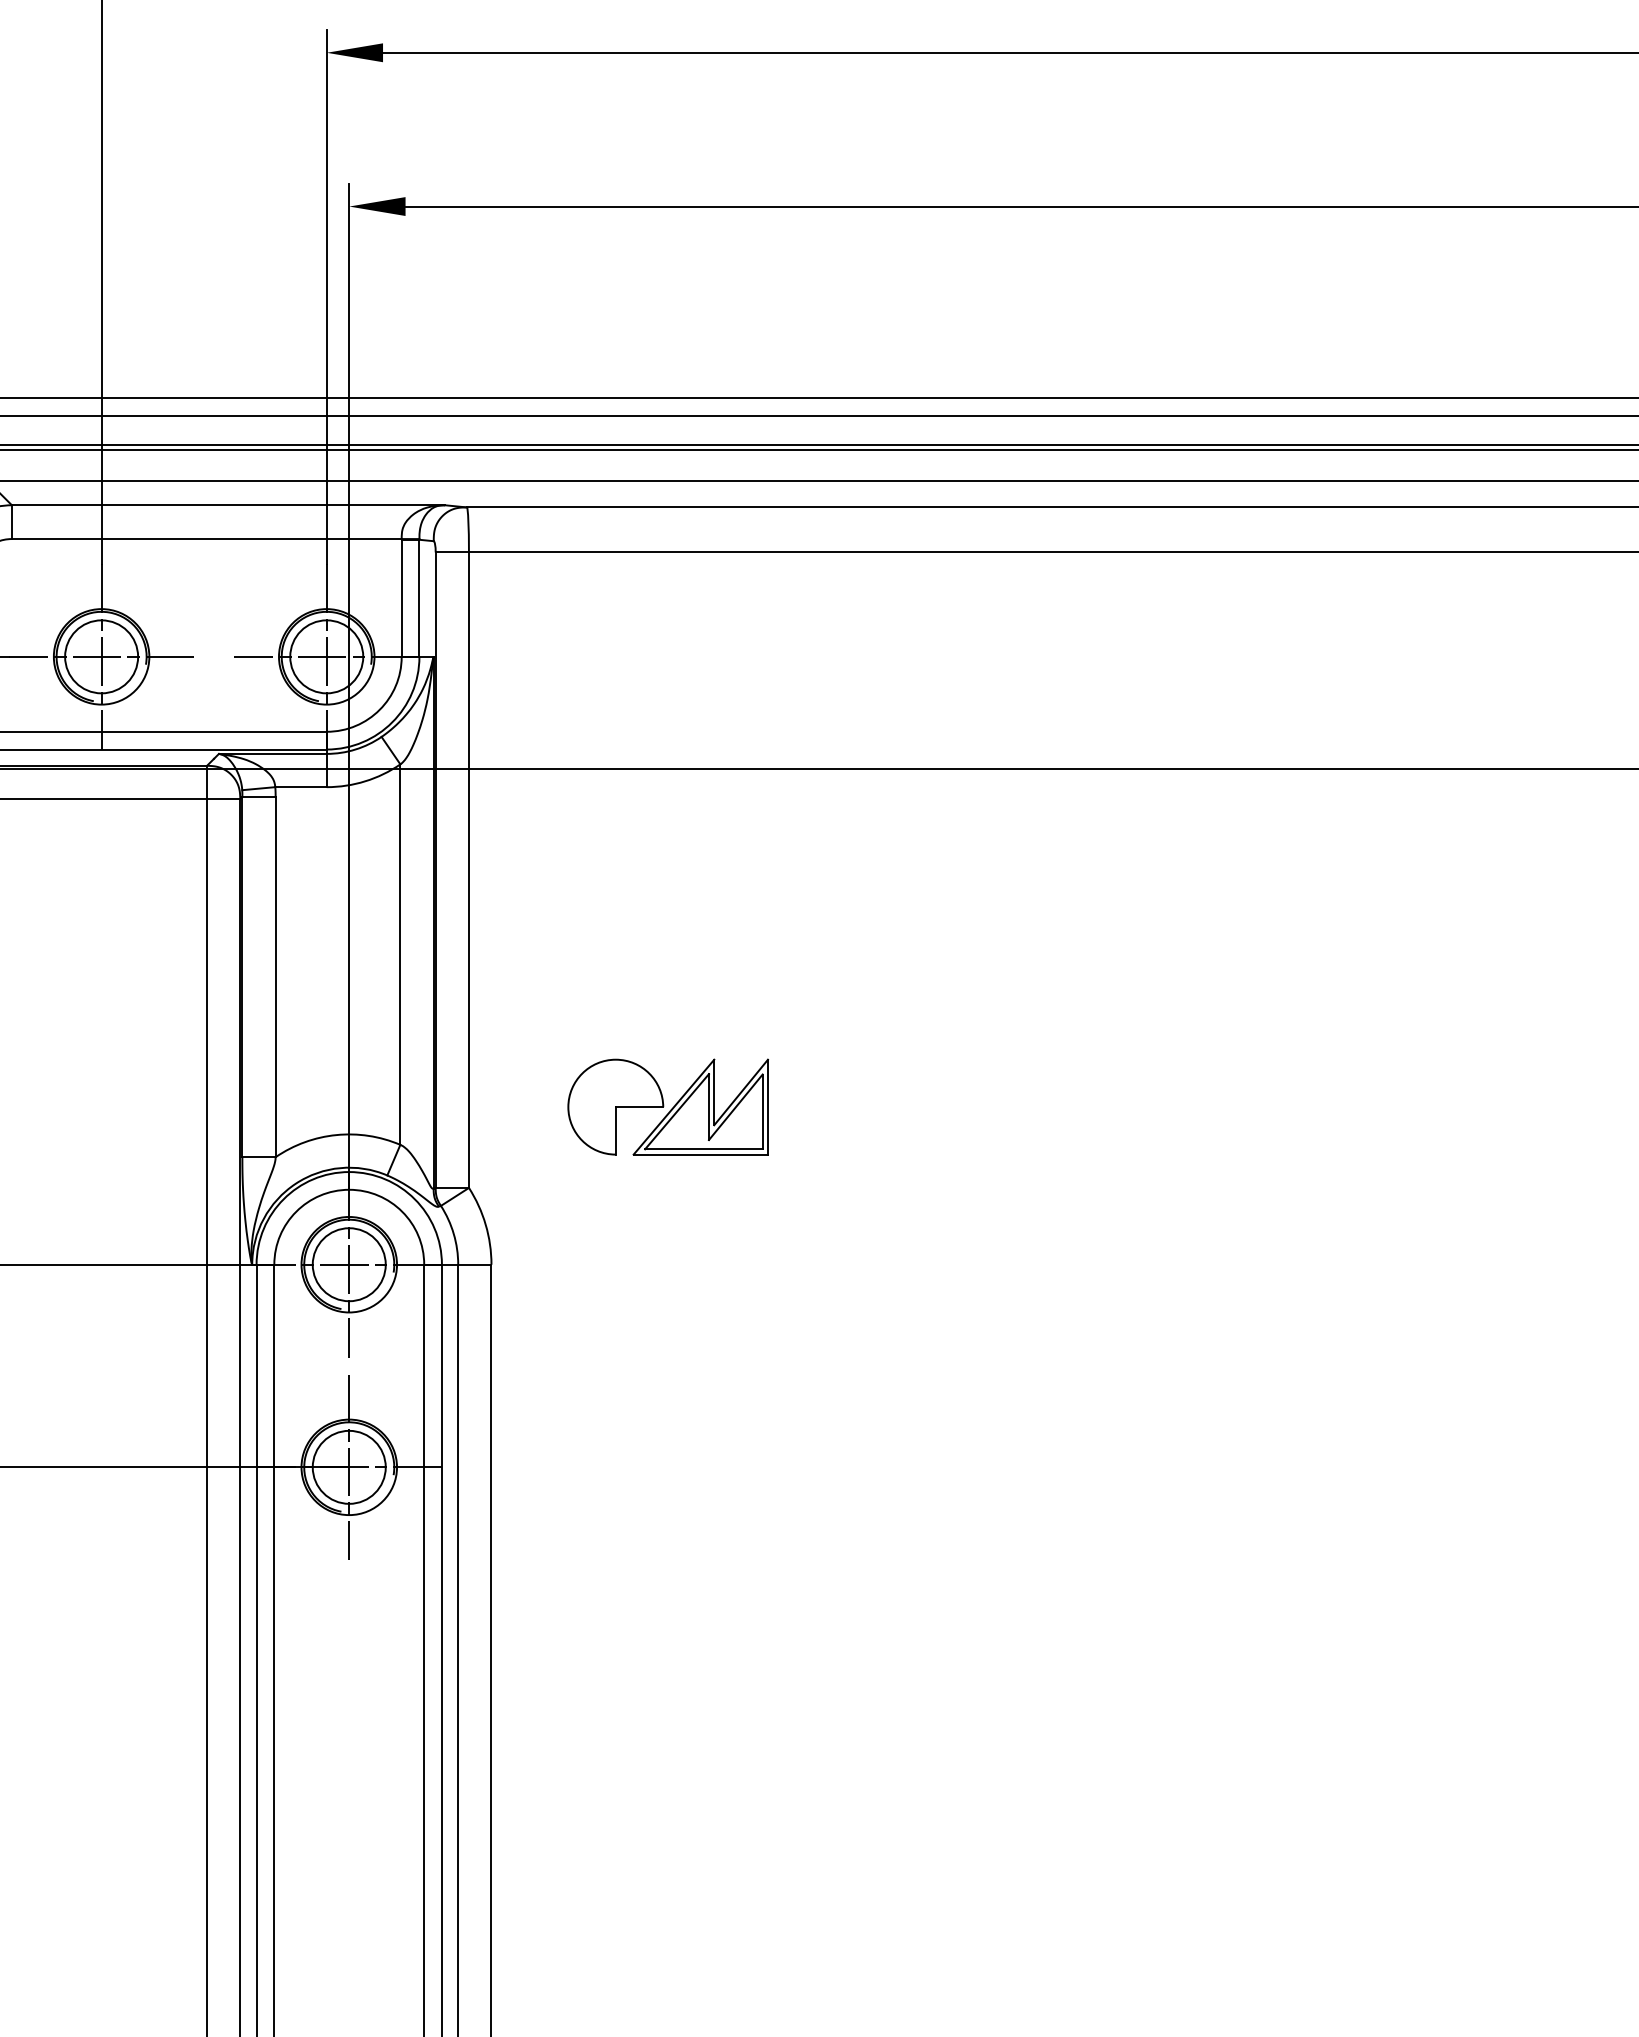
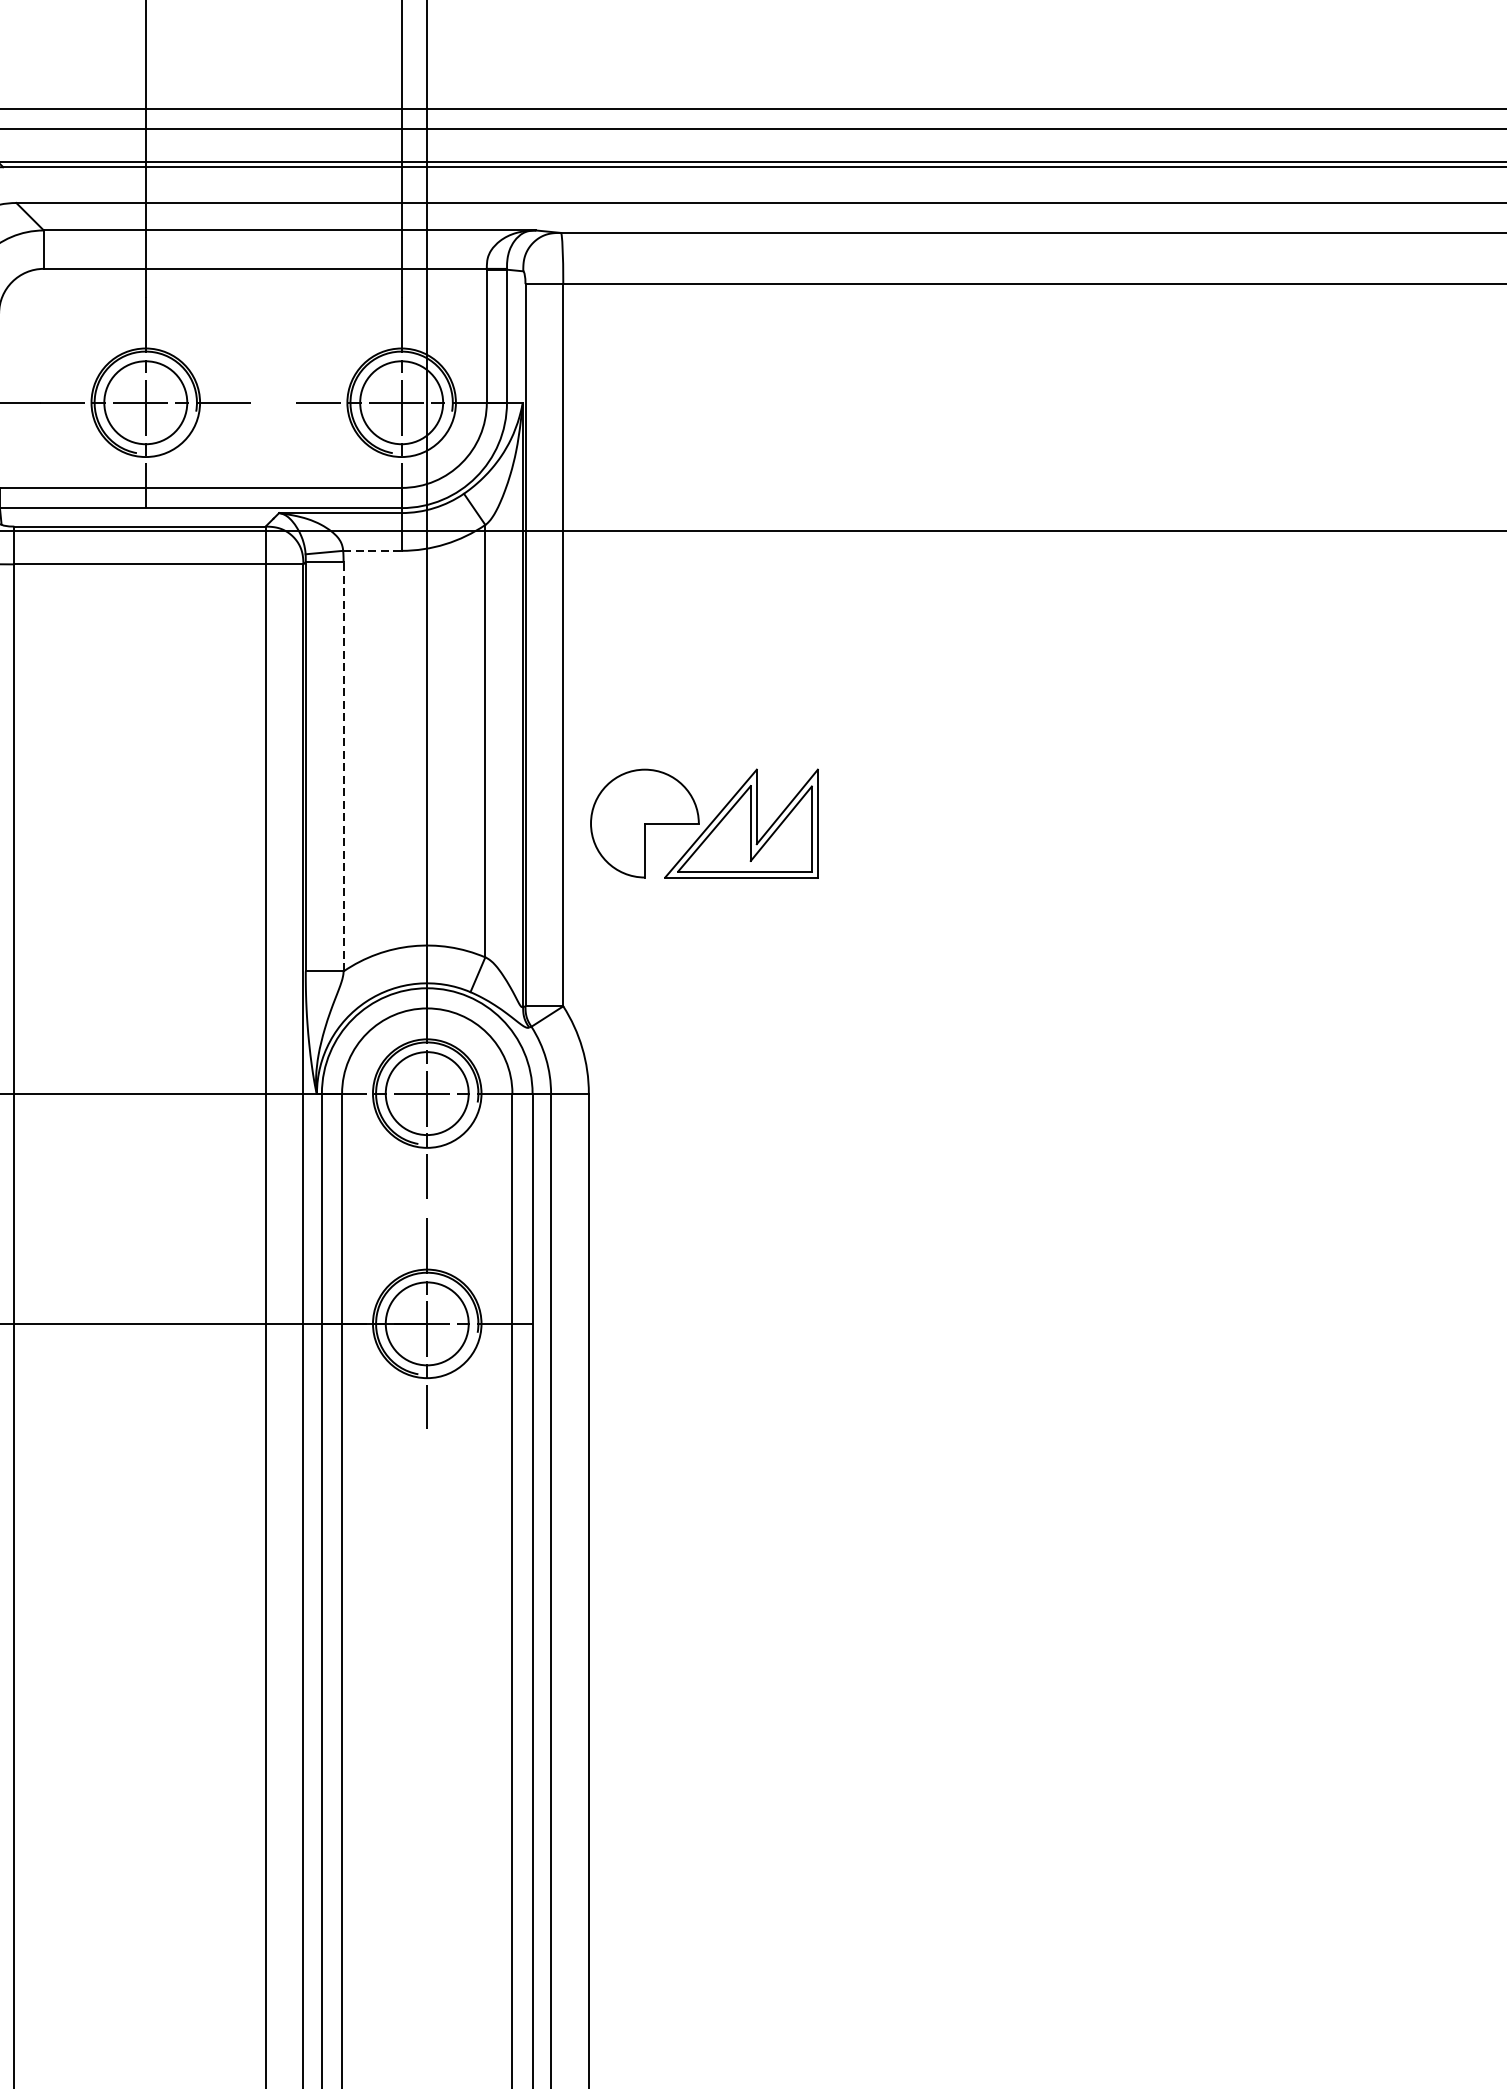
line: (301, 787) -> (372, 551), solid -> dashed
line: (275, 976) -> (343, 766), solid -> dashed
part: (667, 1106) -> (703, 822), moved

